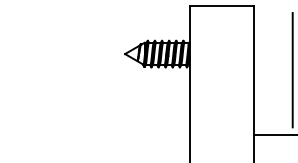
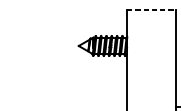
line: (222, 5) -> (151, 9), solid -> dashed

